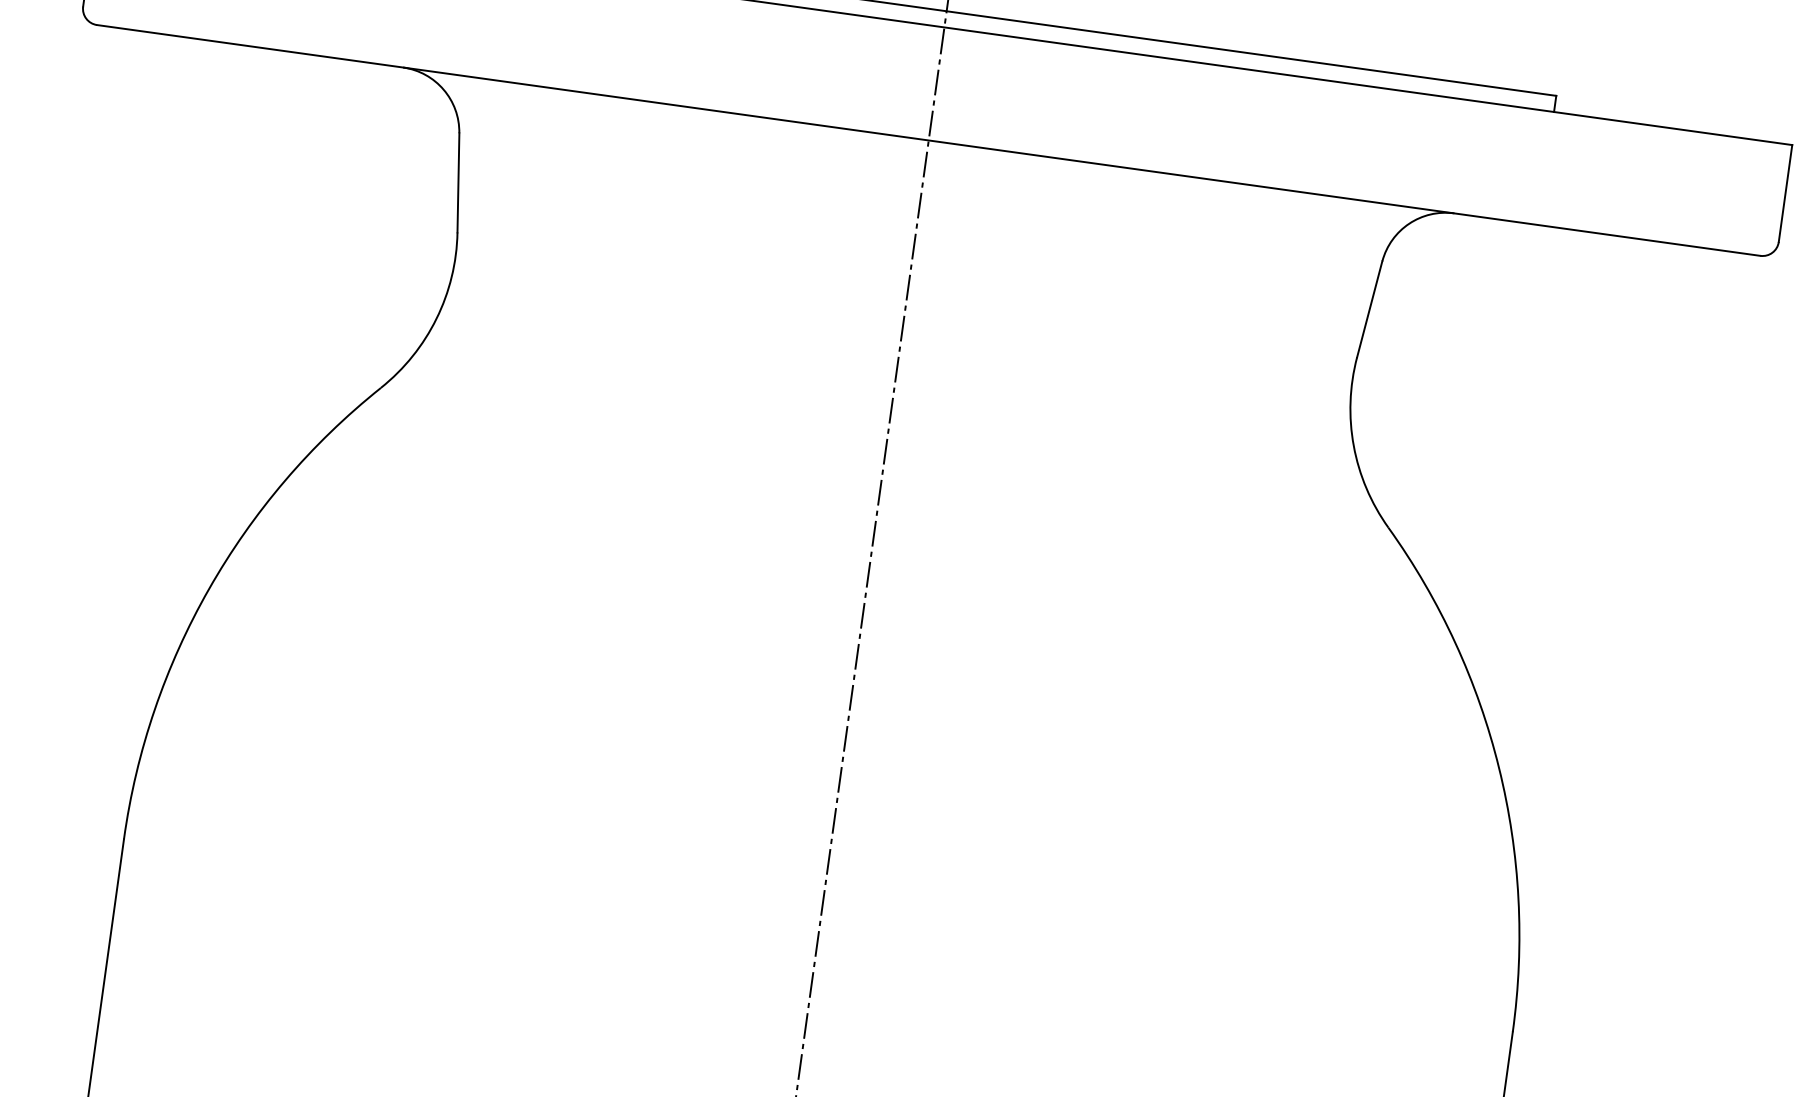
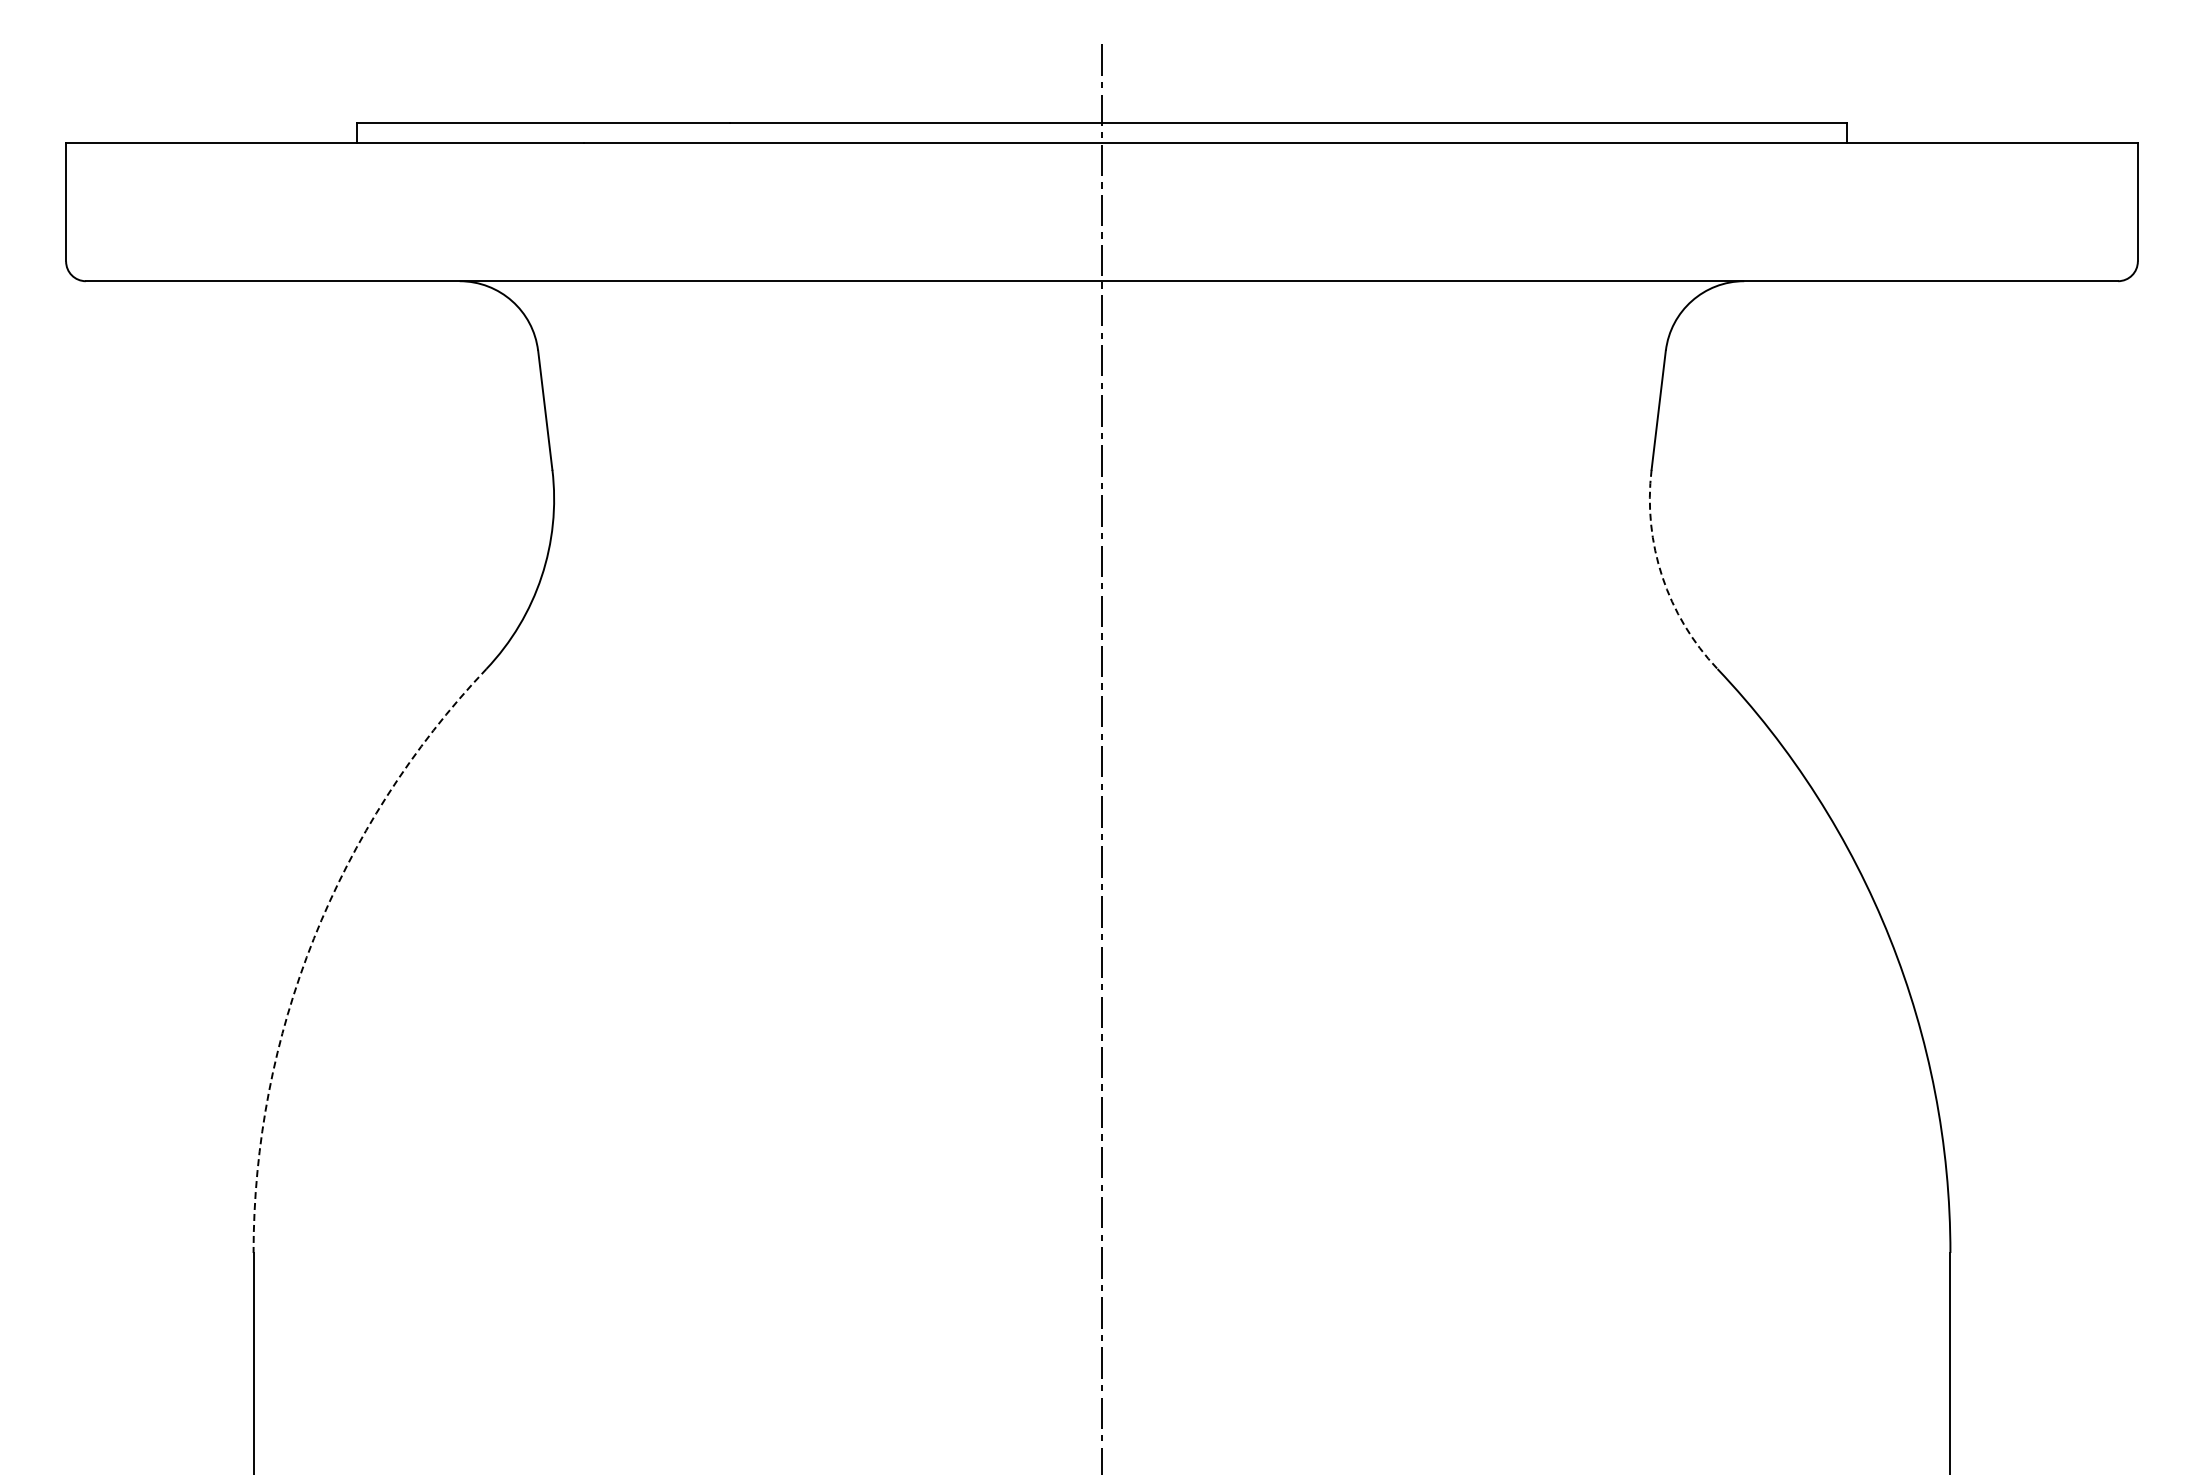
arc: (1353, 445) -> (1662, 576), solid -> dashed
arc: (208, 588) -> (313, 938), solid -> dashed

